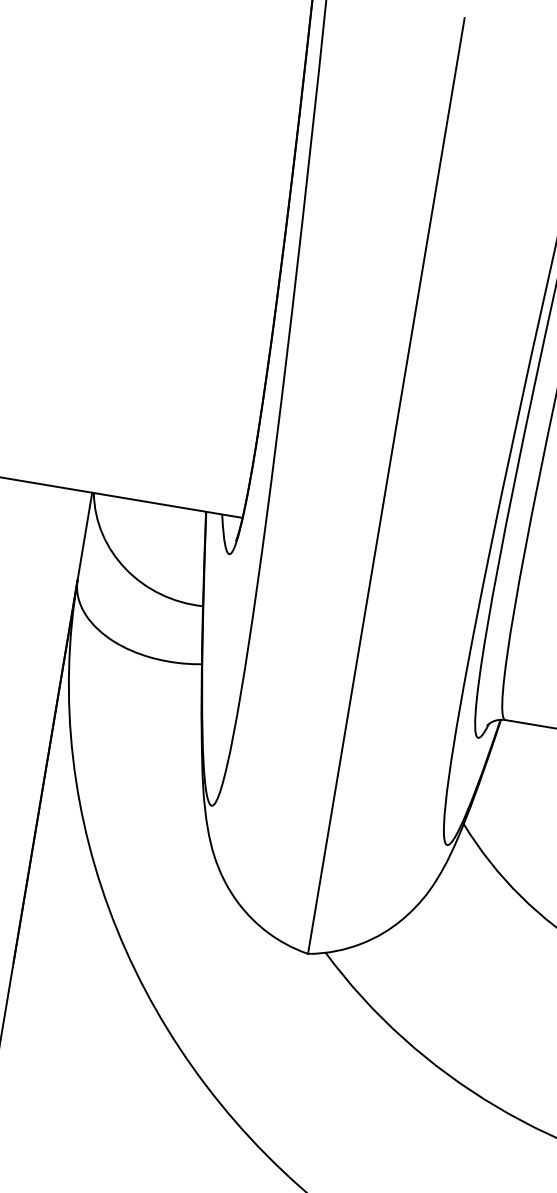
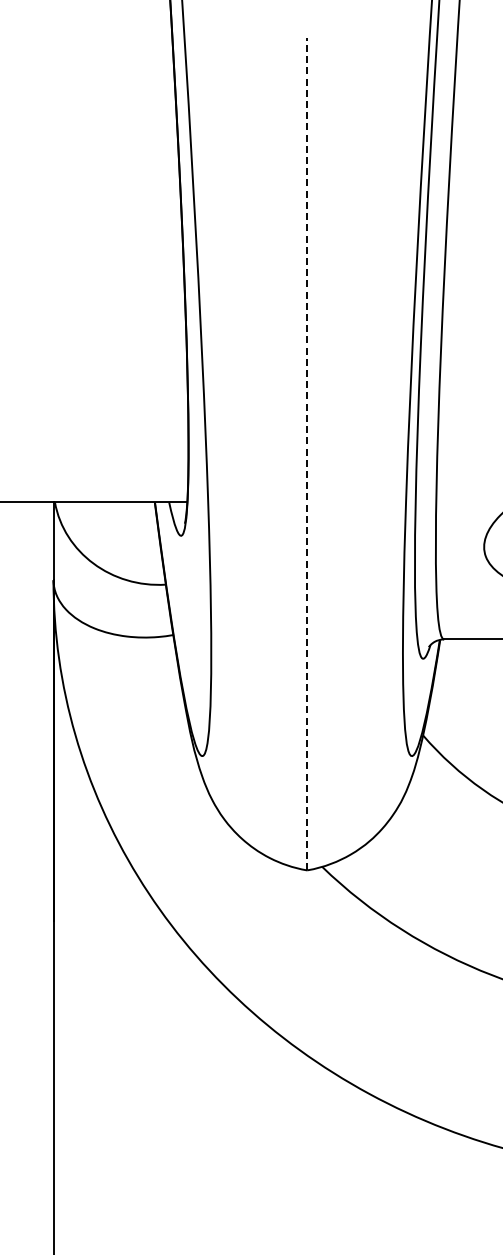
line: (386, 485) -> (307, 453), solid -> dashed

